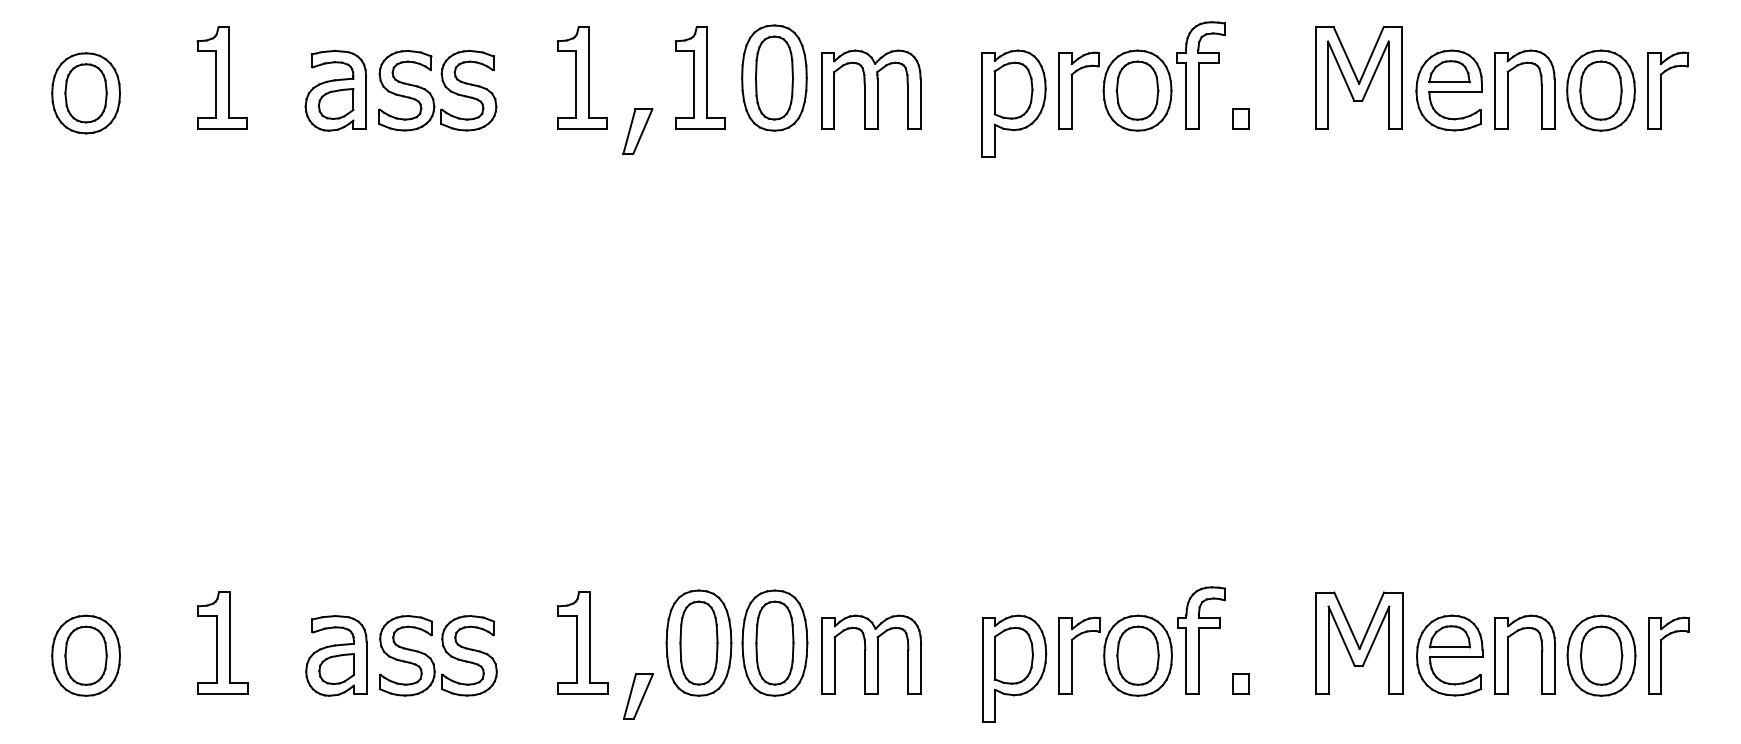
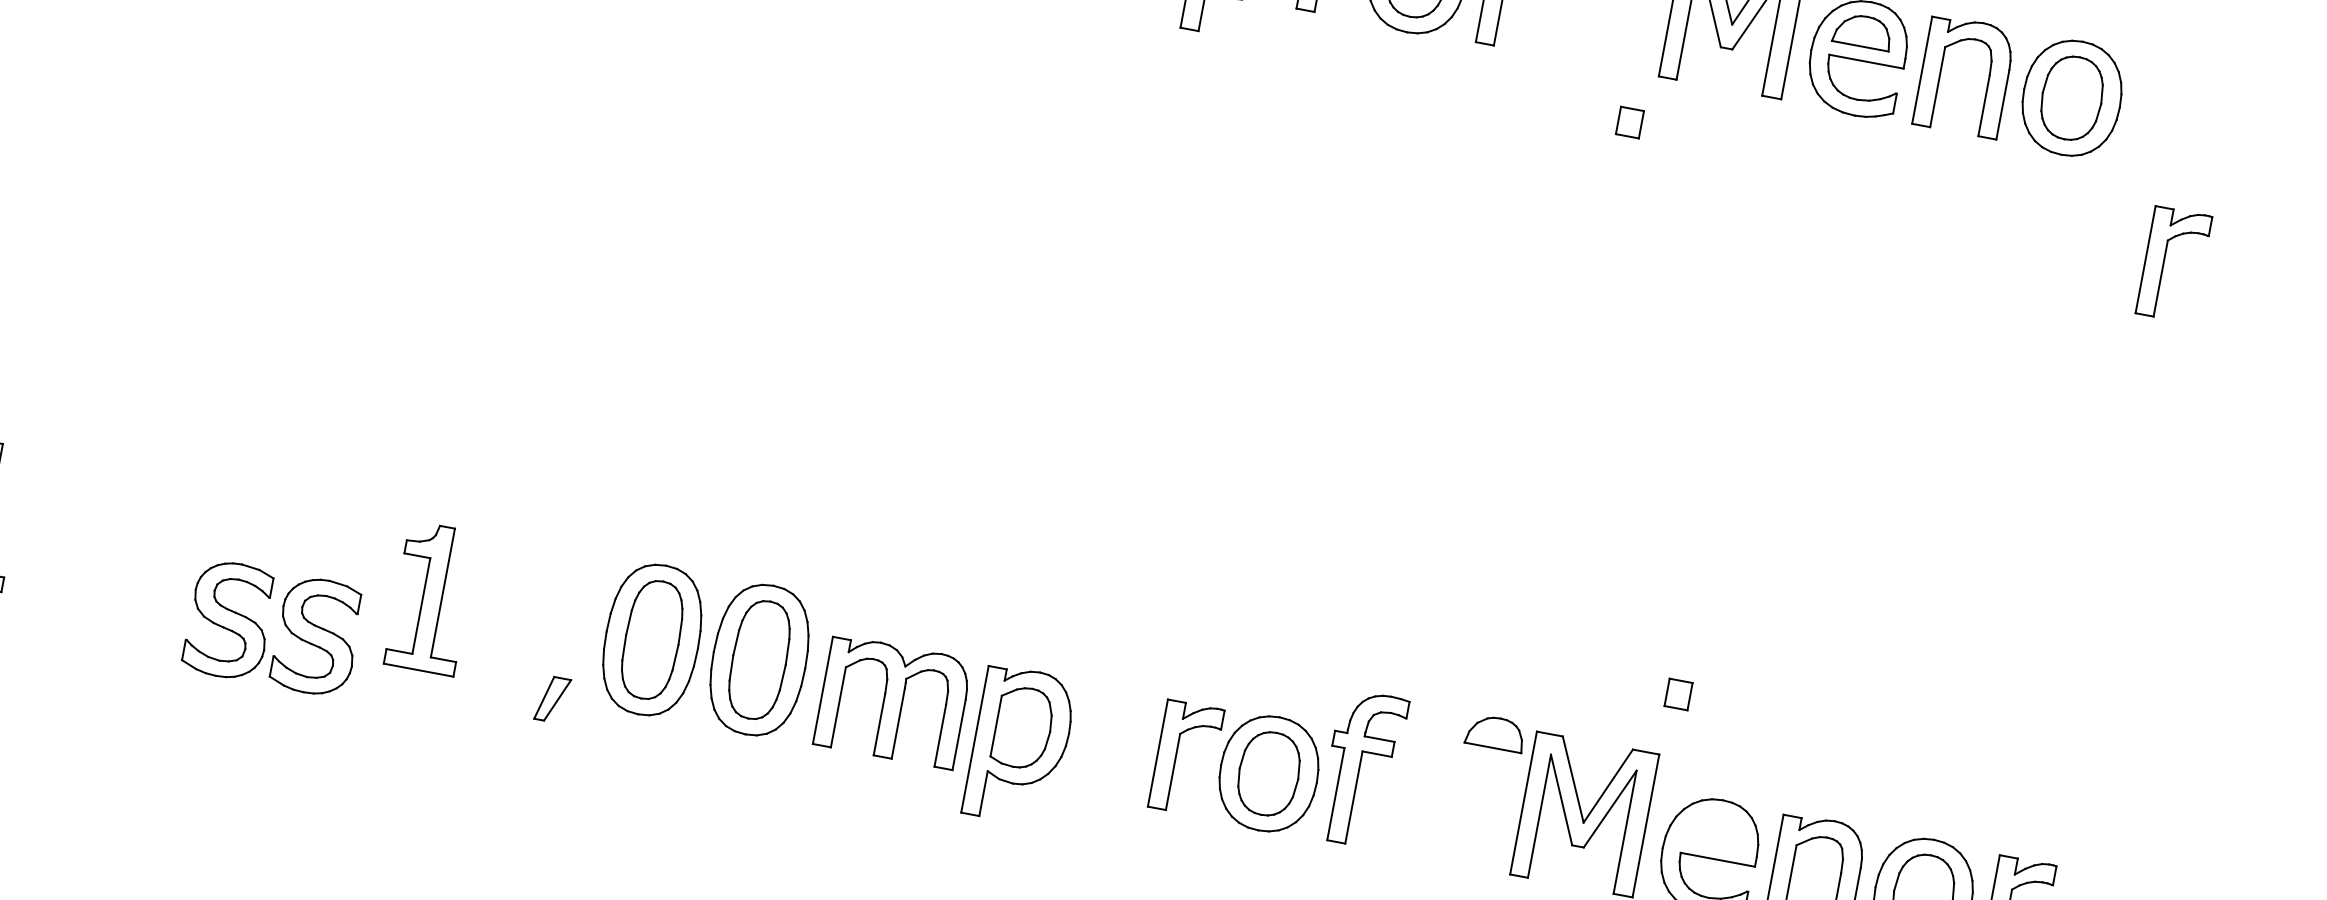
part: (1661, 90) -> (2164, 262), moved
part: (1240, 118) -> (1629, 121), moved
part: (1449, 636) -> (1495, 732), moved
part: (582, 642) -> (431, 597), moved
part: (336, 655) -> (137, 561), removed
part: (431, 657) -> (263, 629), moved
part: (1014, 668) -> (1020, 745), moved
part: (1240, 683) -> (1677, 693), moved
part: (638, 696) -> (552, 699), size x0.7

